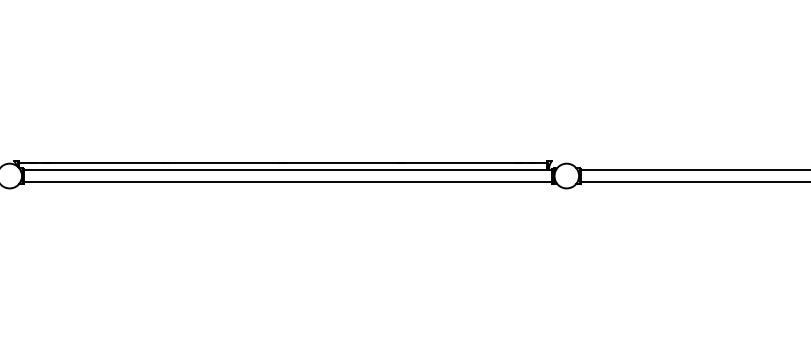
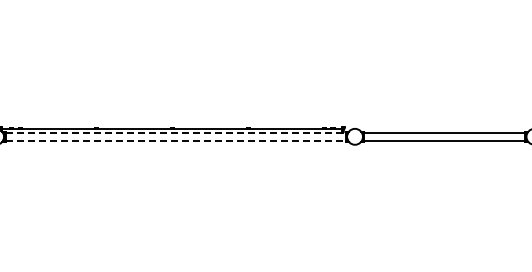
line: (288, 170) -> (175, 133), solid -> dashed
line: (288, 181) -> (175, 140), solid -> dashed

